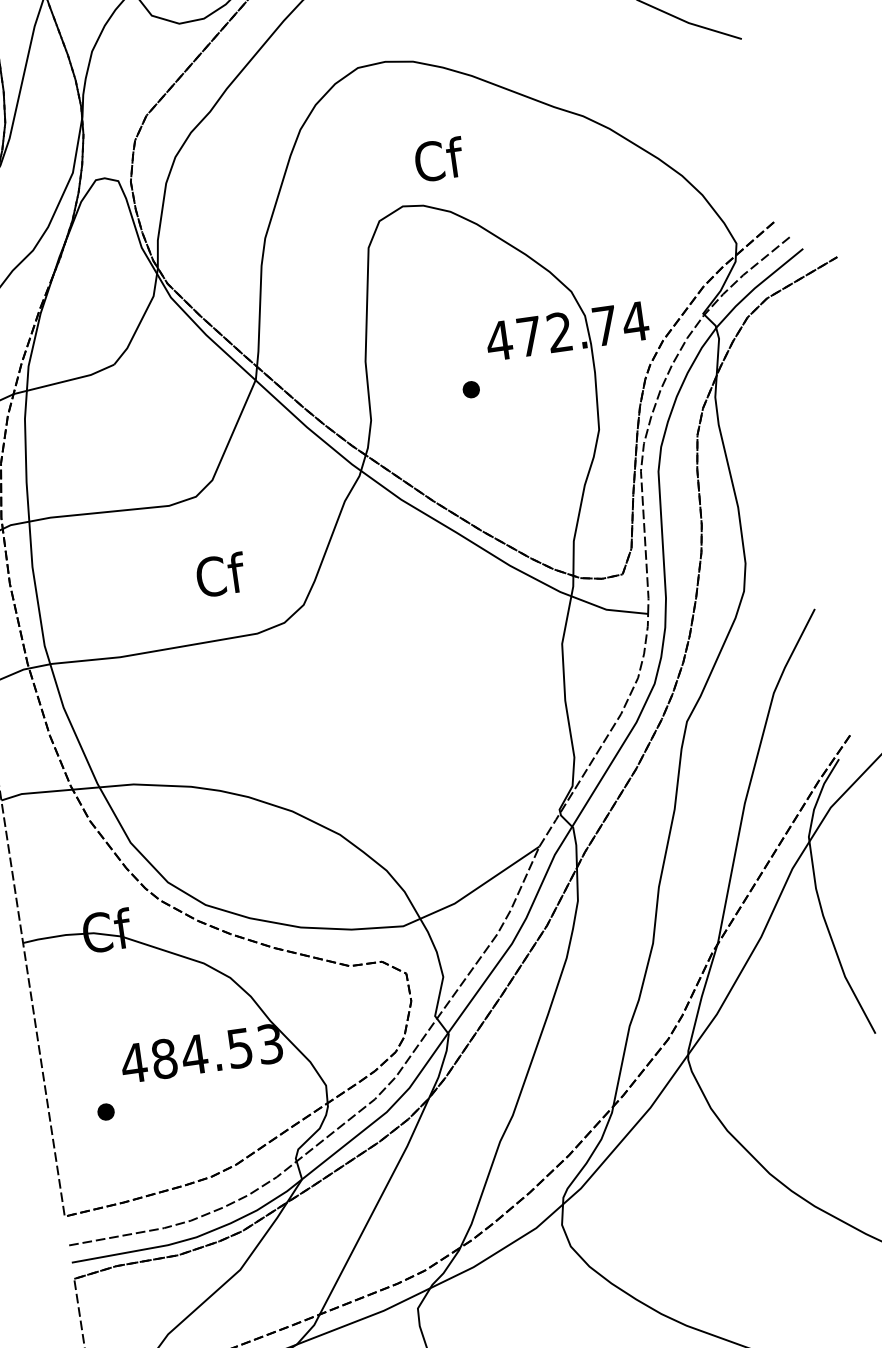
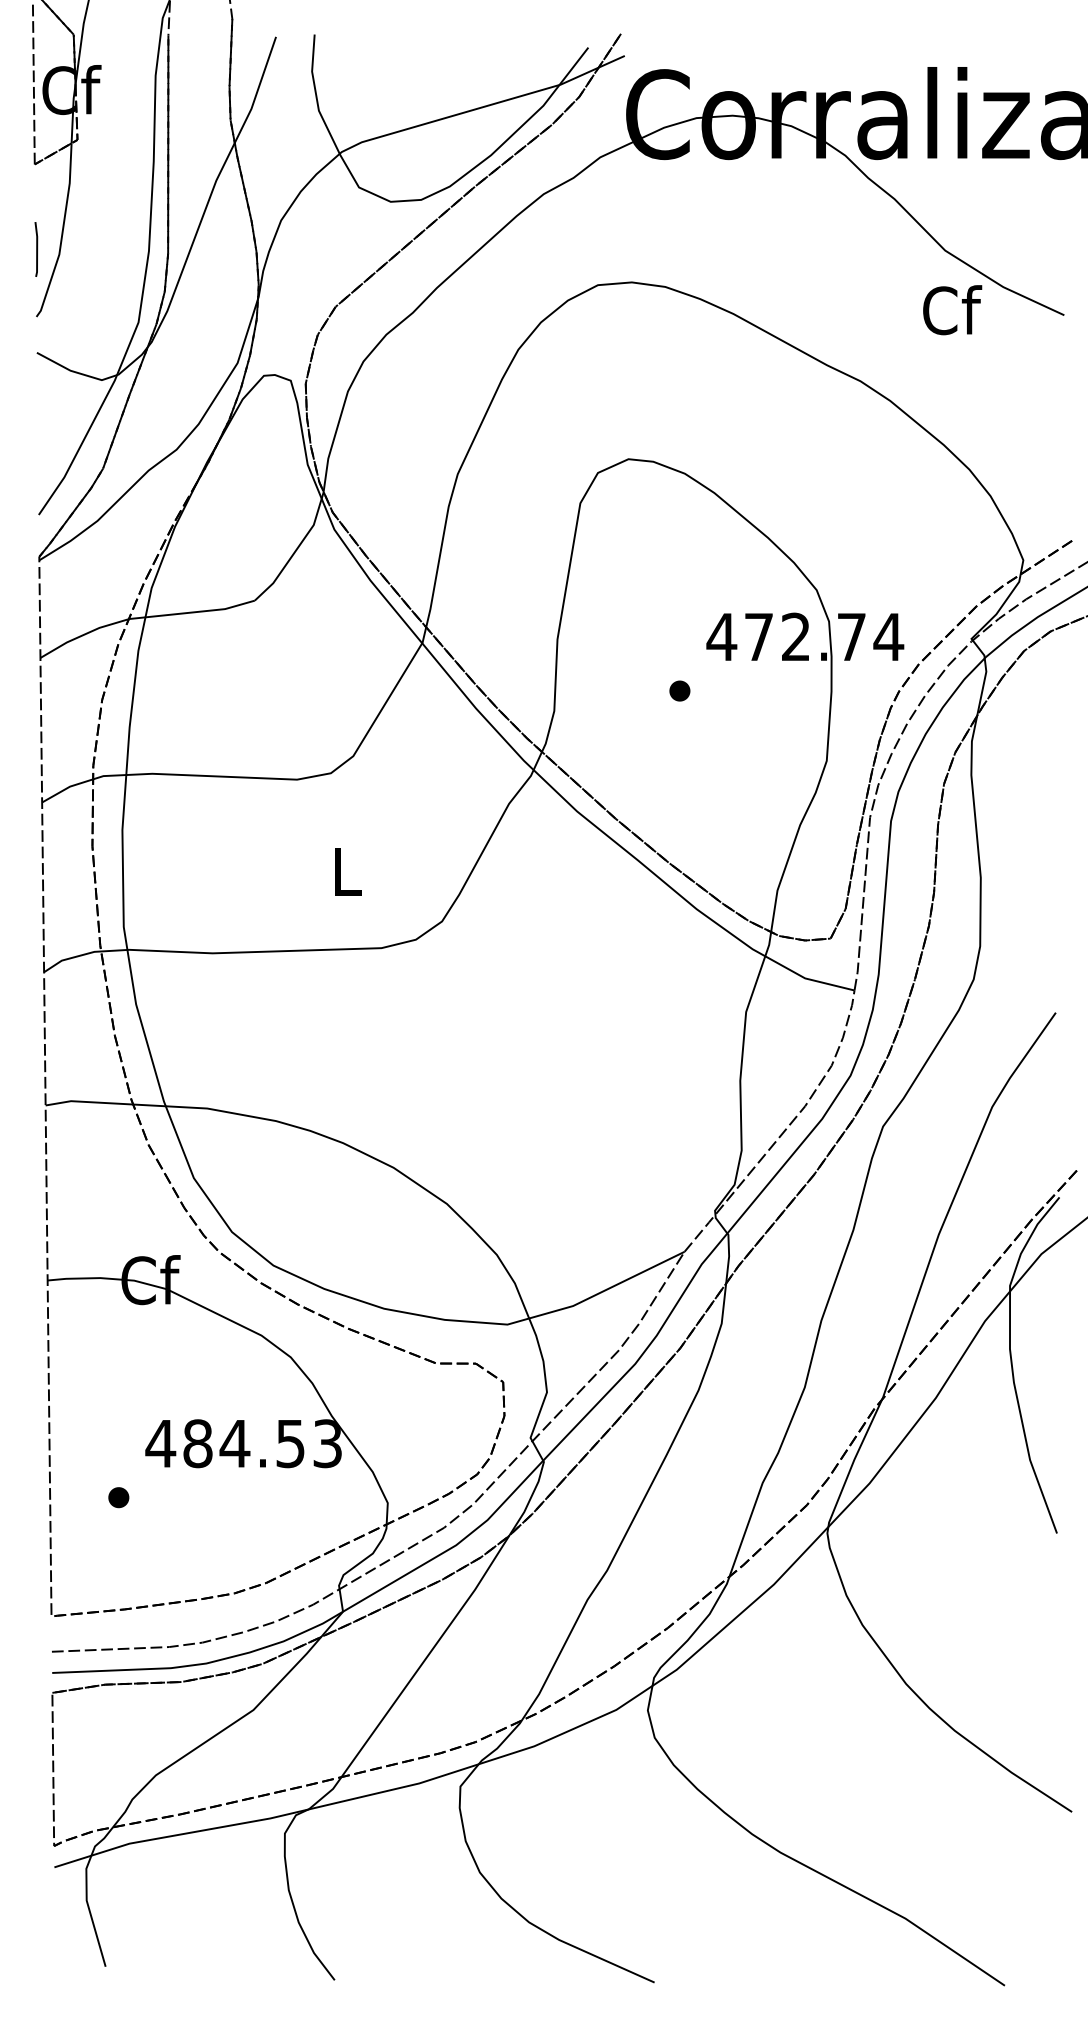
text: (439, 159) -> (952, 310), moved
text: (220, 575) -> (347, 871), Cf -> L

